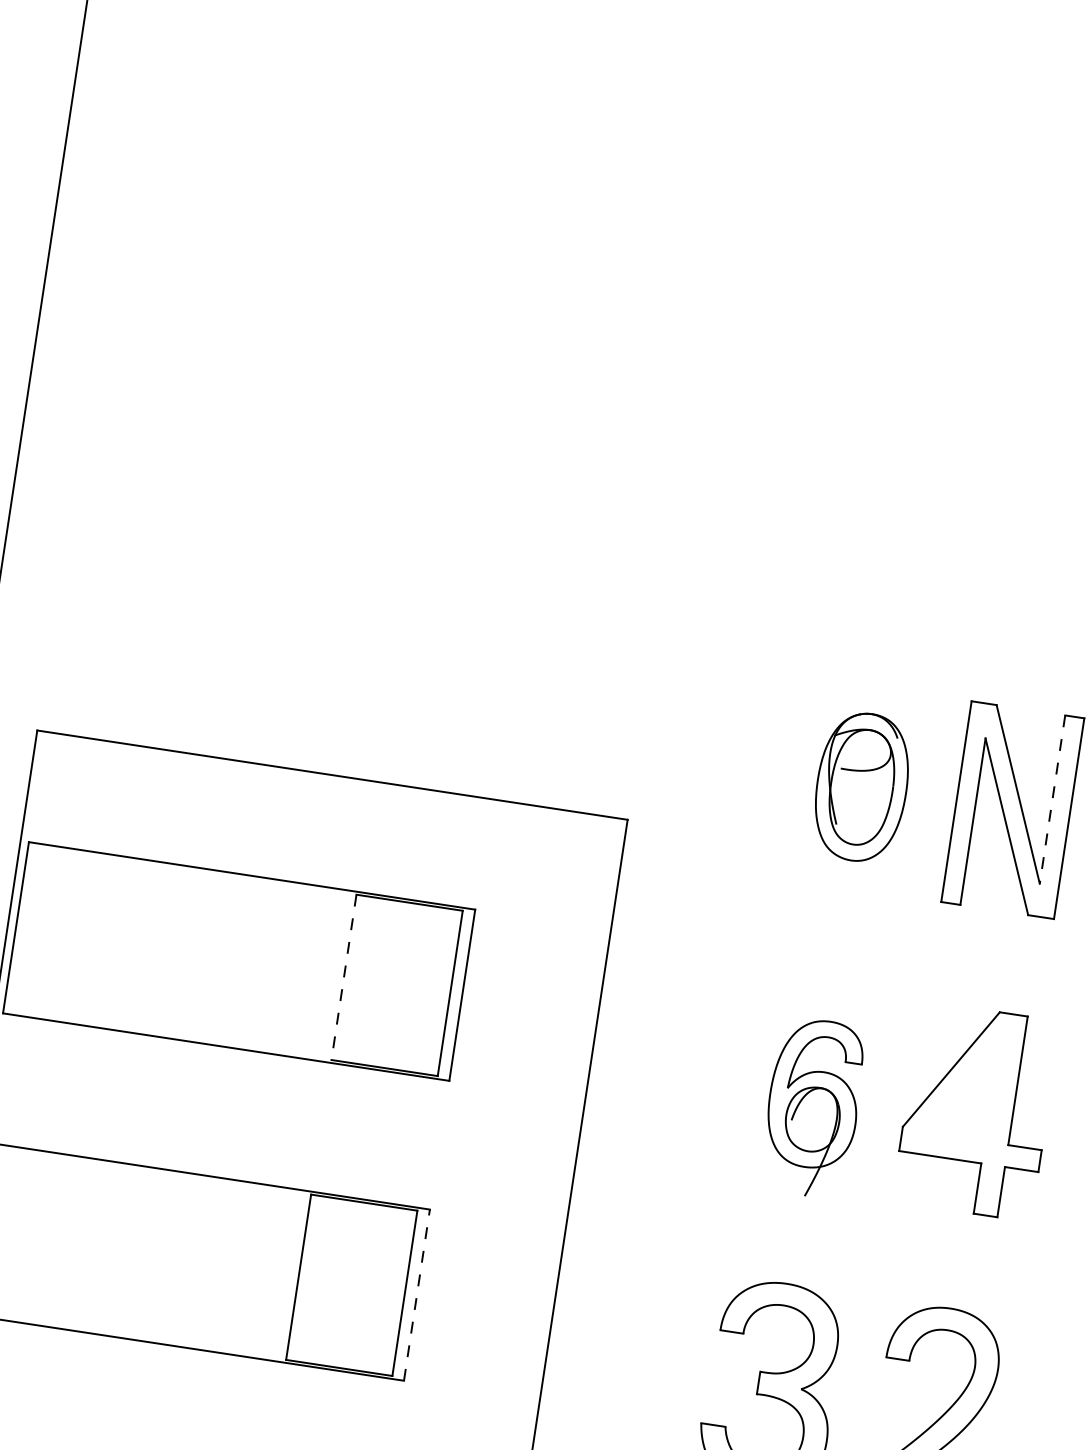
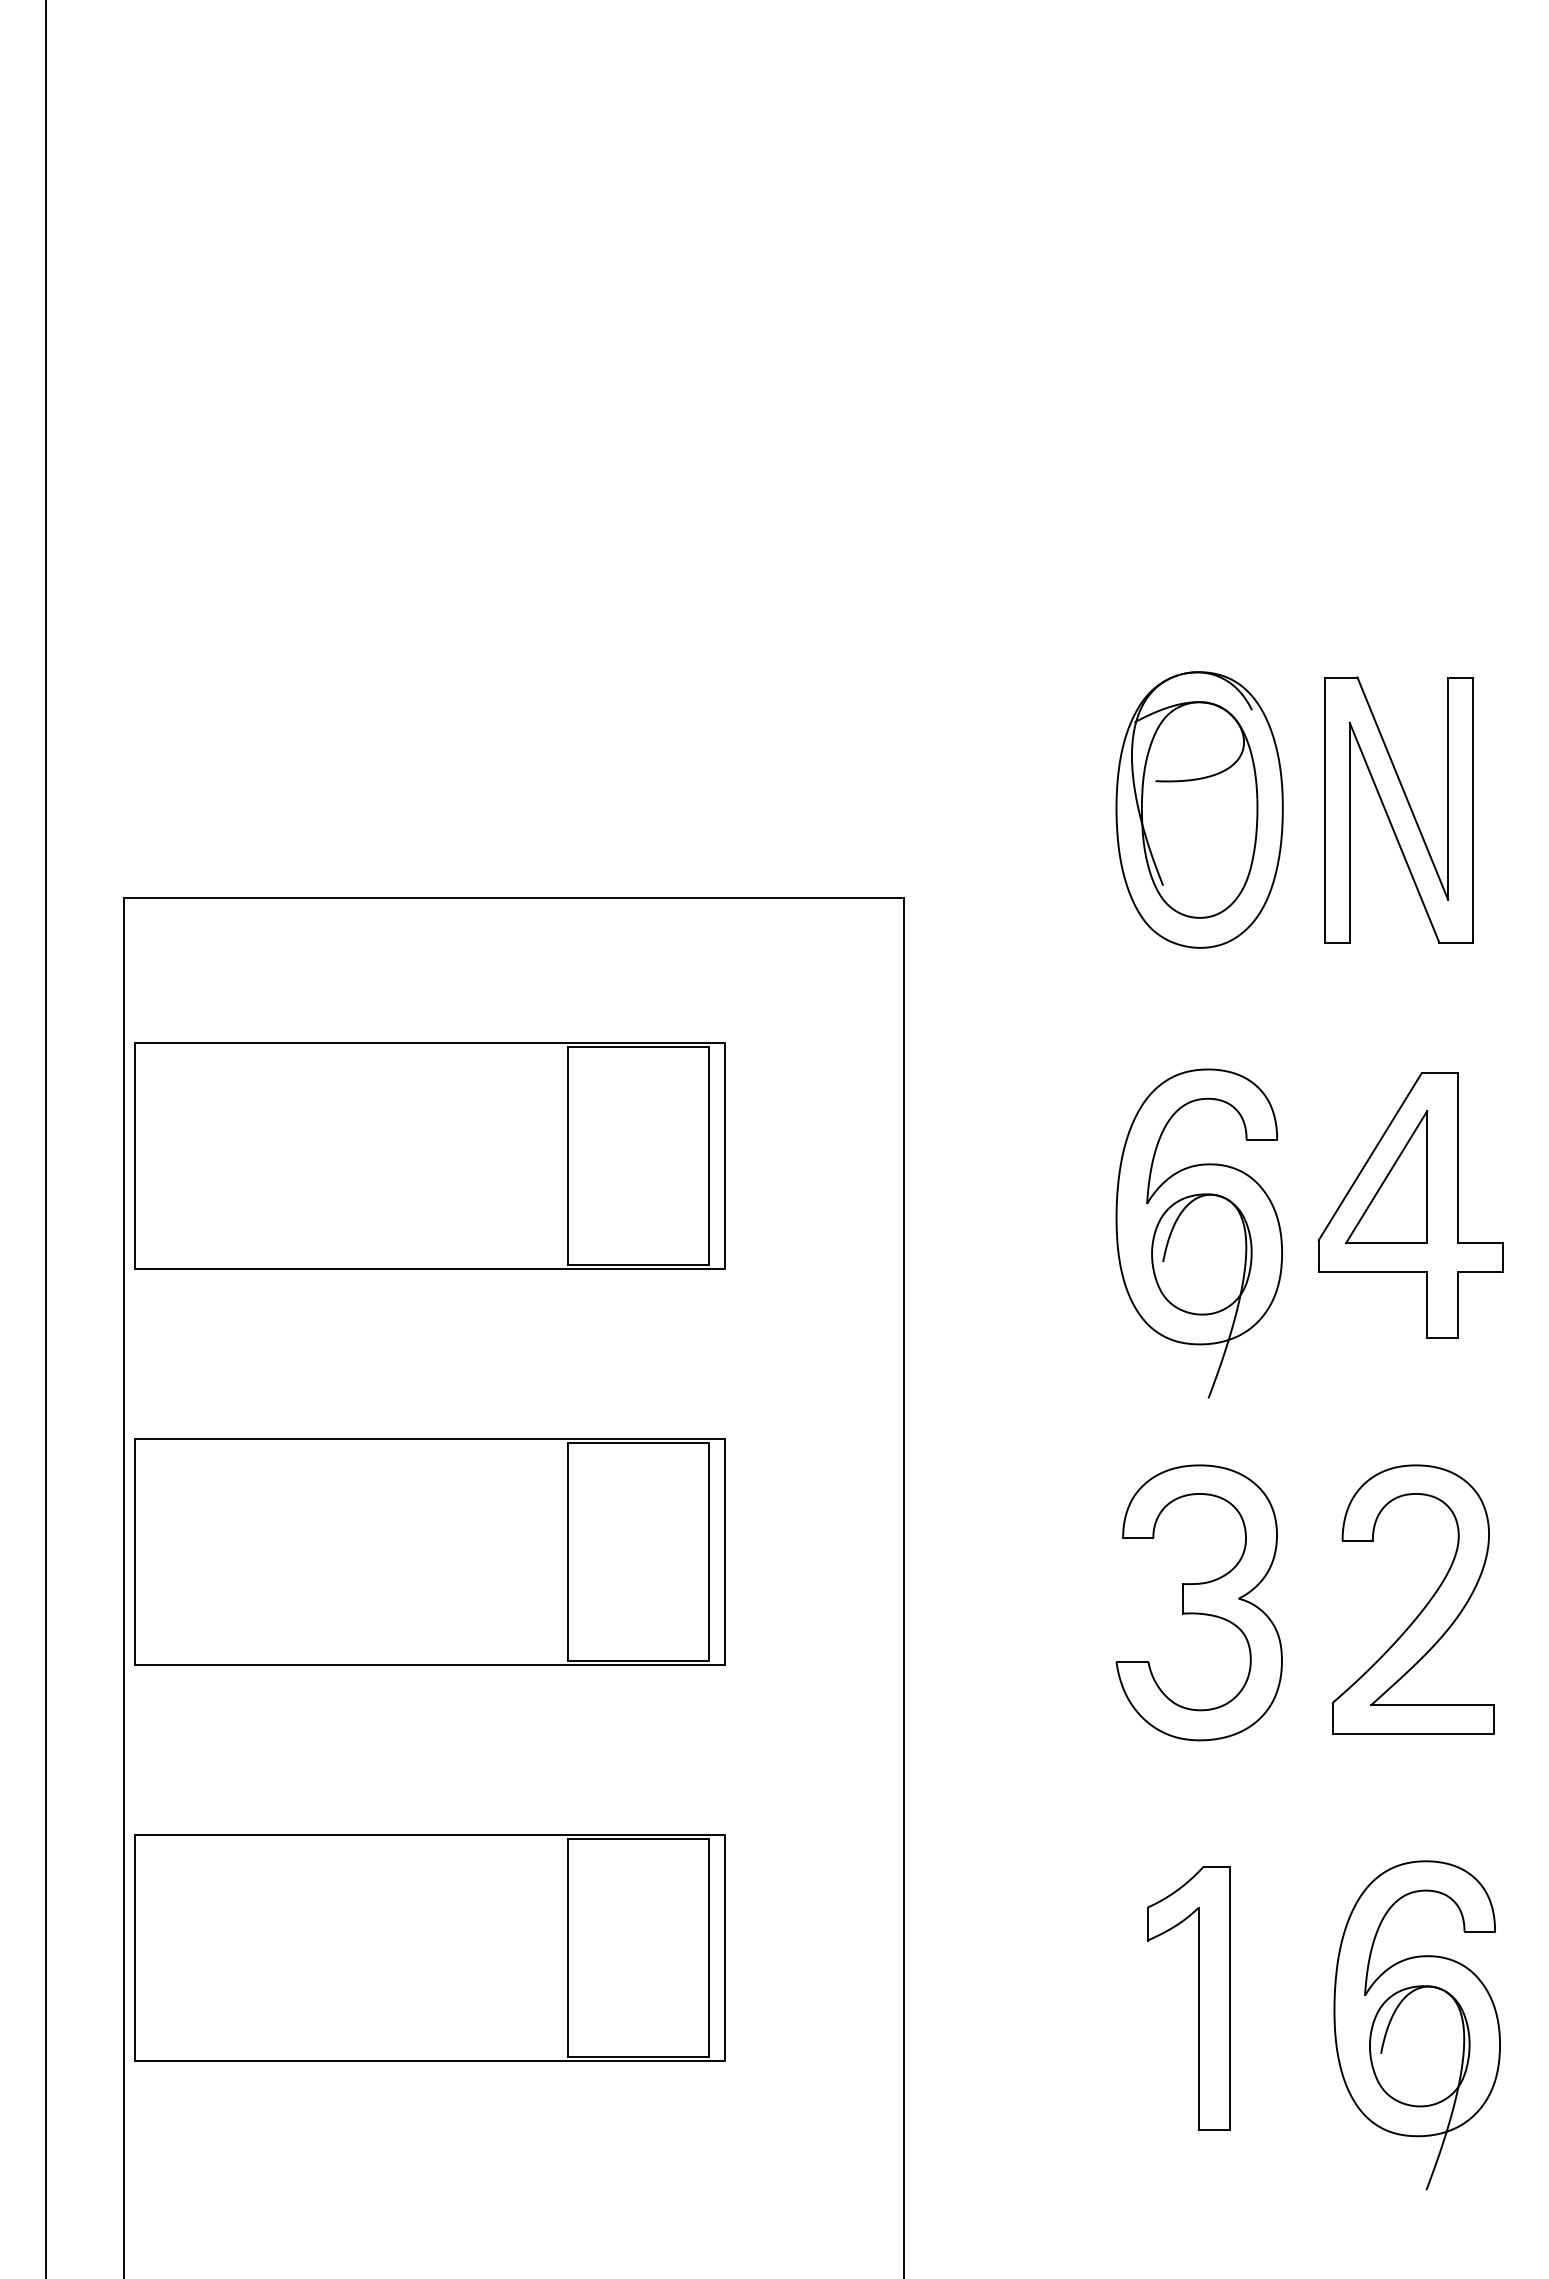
part: (861, 786) -> (1199, 809), size x1.43
line: (1052, 800) -> (1448, 789), dashed -> solid
line: (344, 977) -> (568, 1156), dashed -> solid
part: (961, 1087) -> (1386, 1177), added
part: (812, 1108) -> (1198, 1233), size x1.43
line: (417, 1294) -> (724, 1551), dashed -> solid

